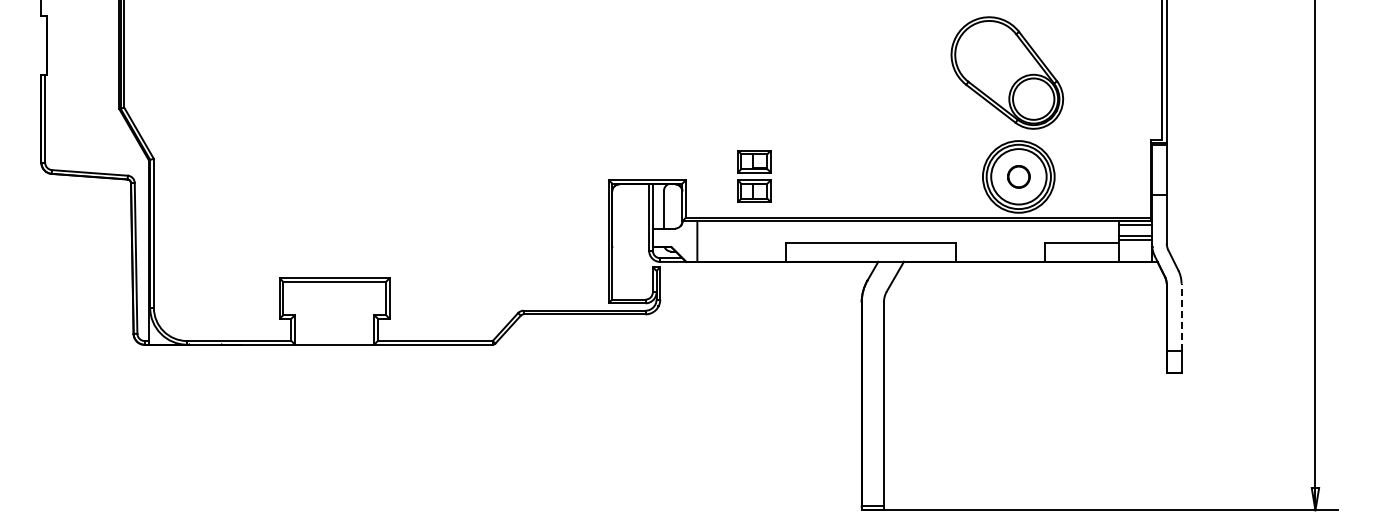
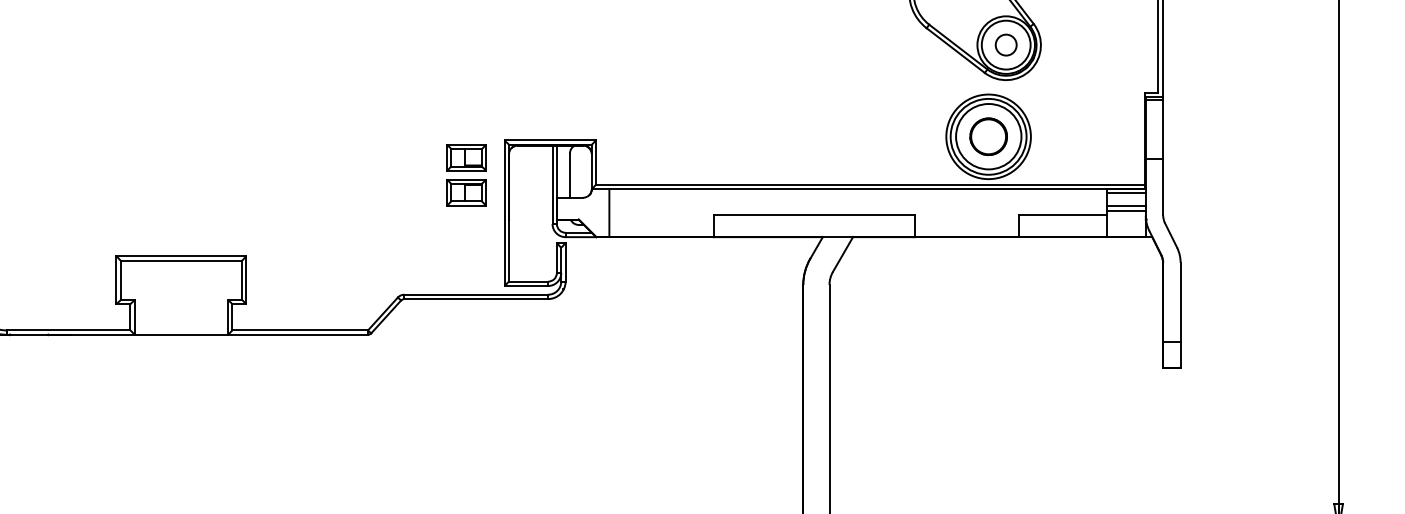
circle: (1033, 98) -> (1005, 44), added
part: (754, 176) -> (466, 175), moved
circle: (1018, 176) -> (988, 136), size x1.43
line: (1181, 316) -> (1180, 301), dashed -> solid

